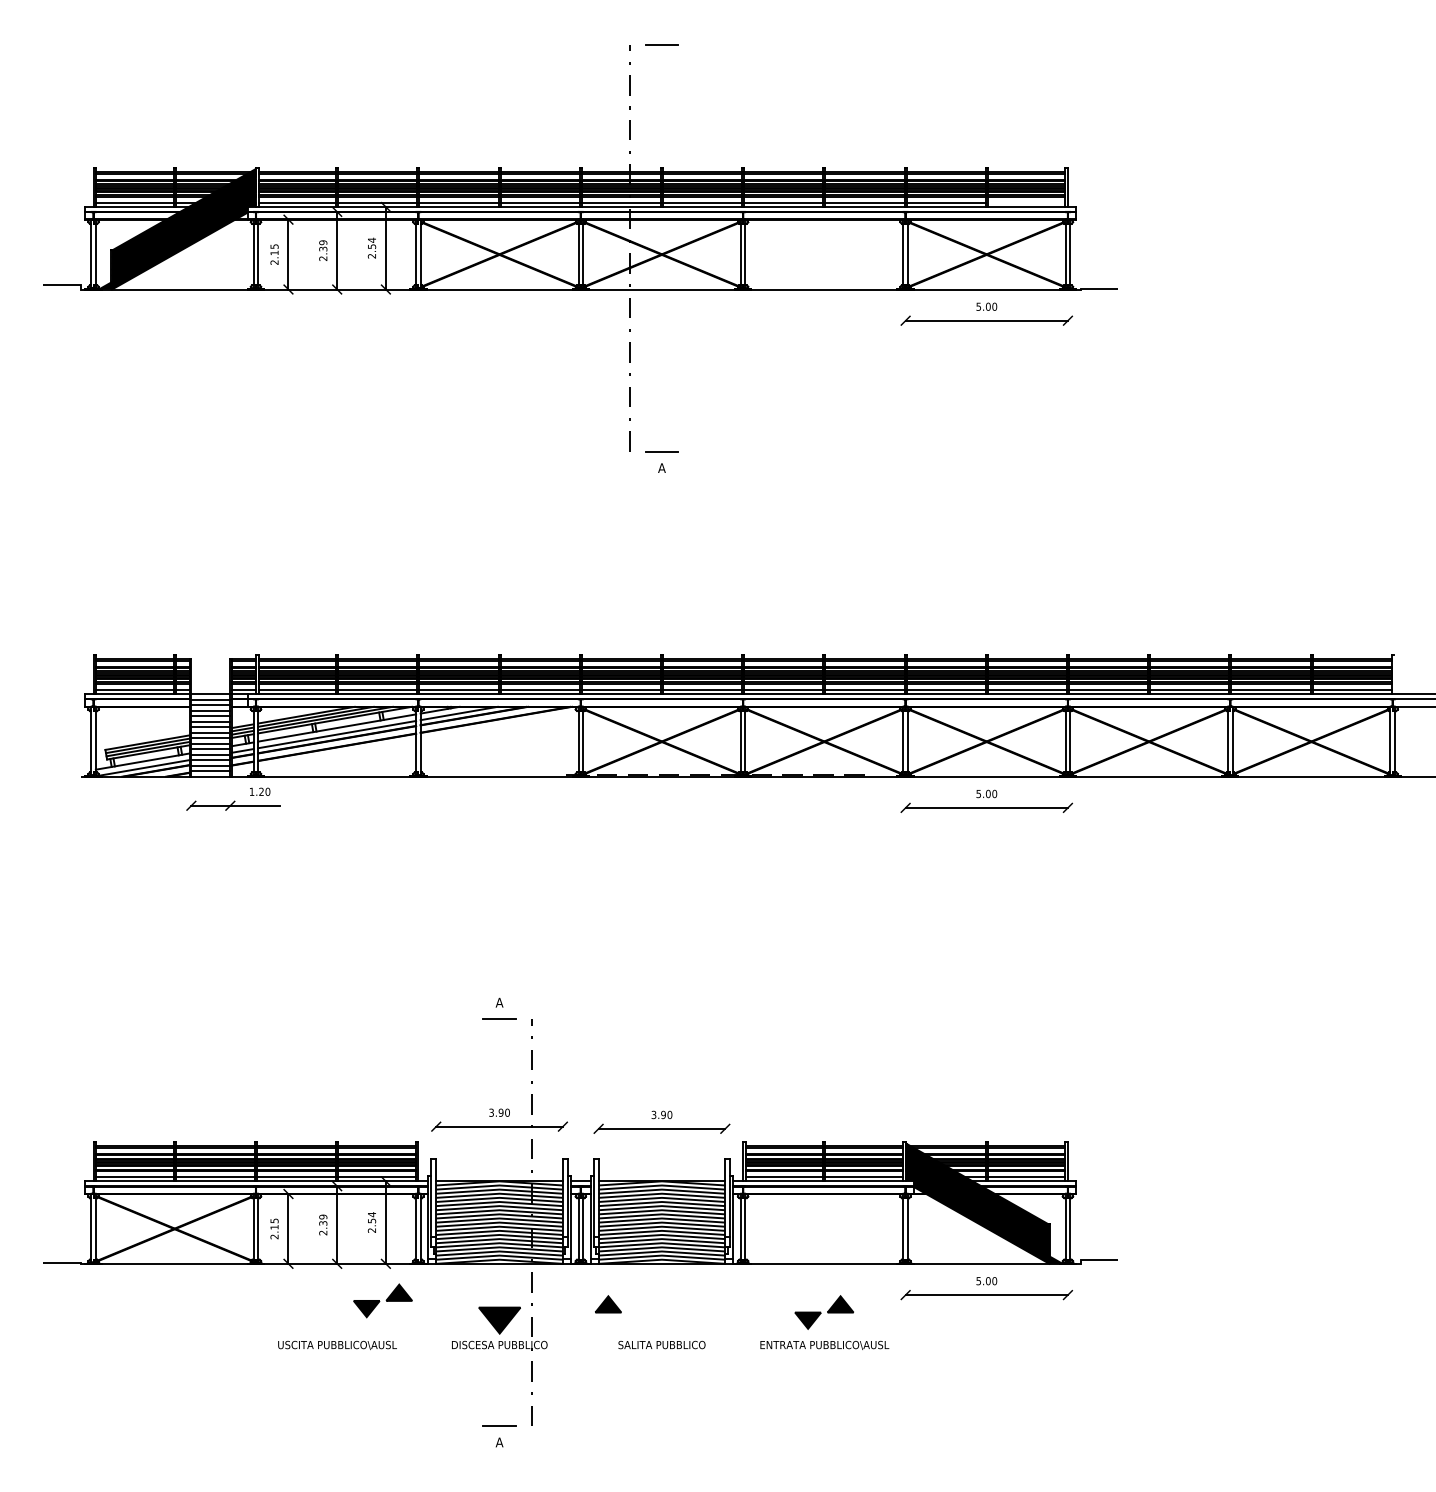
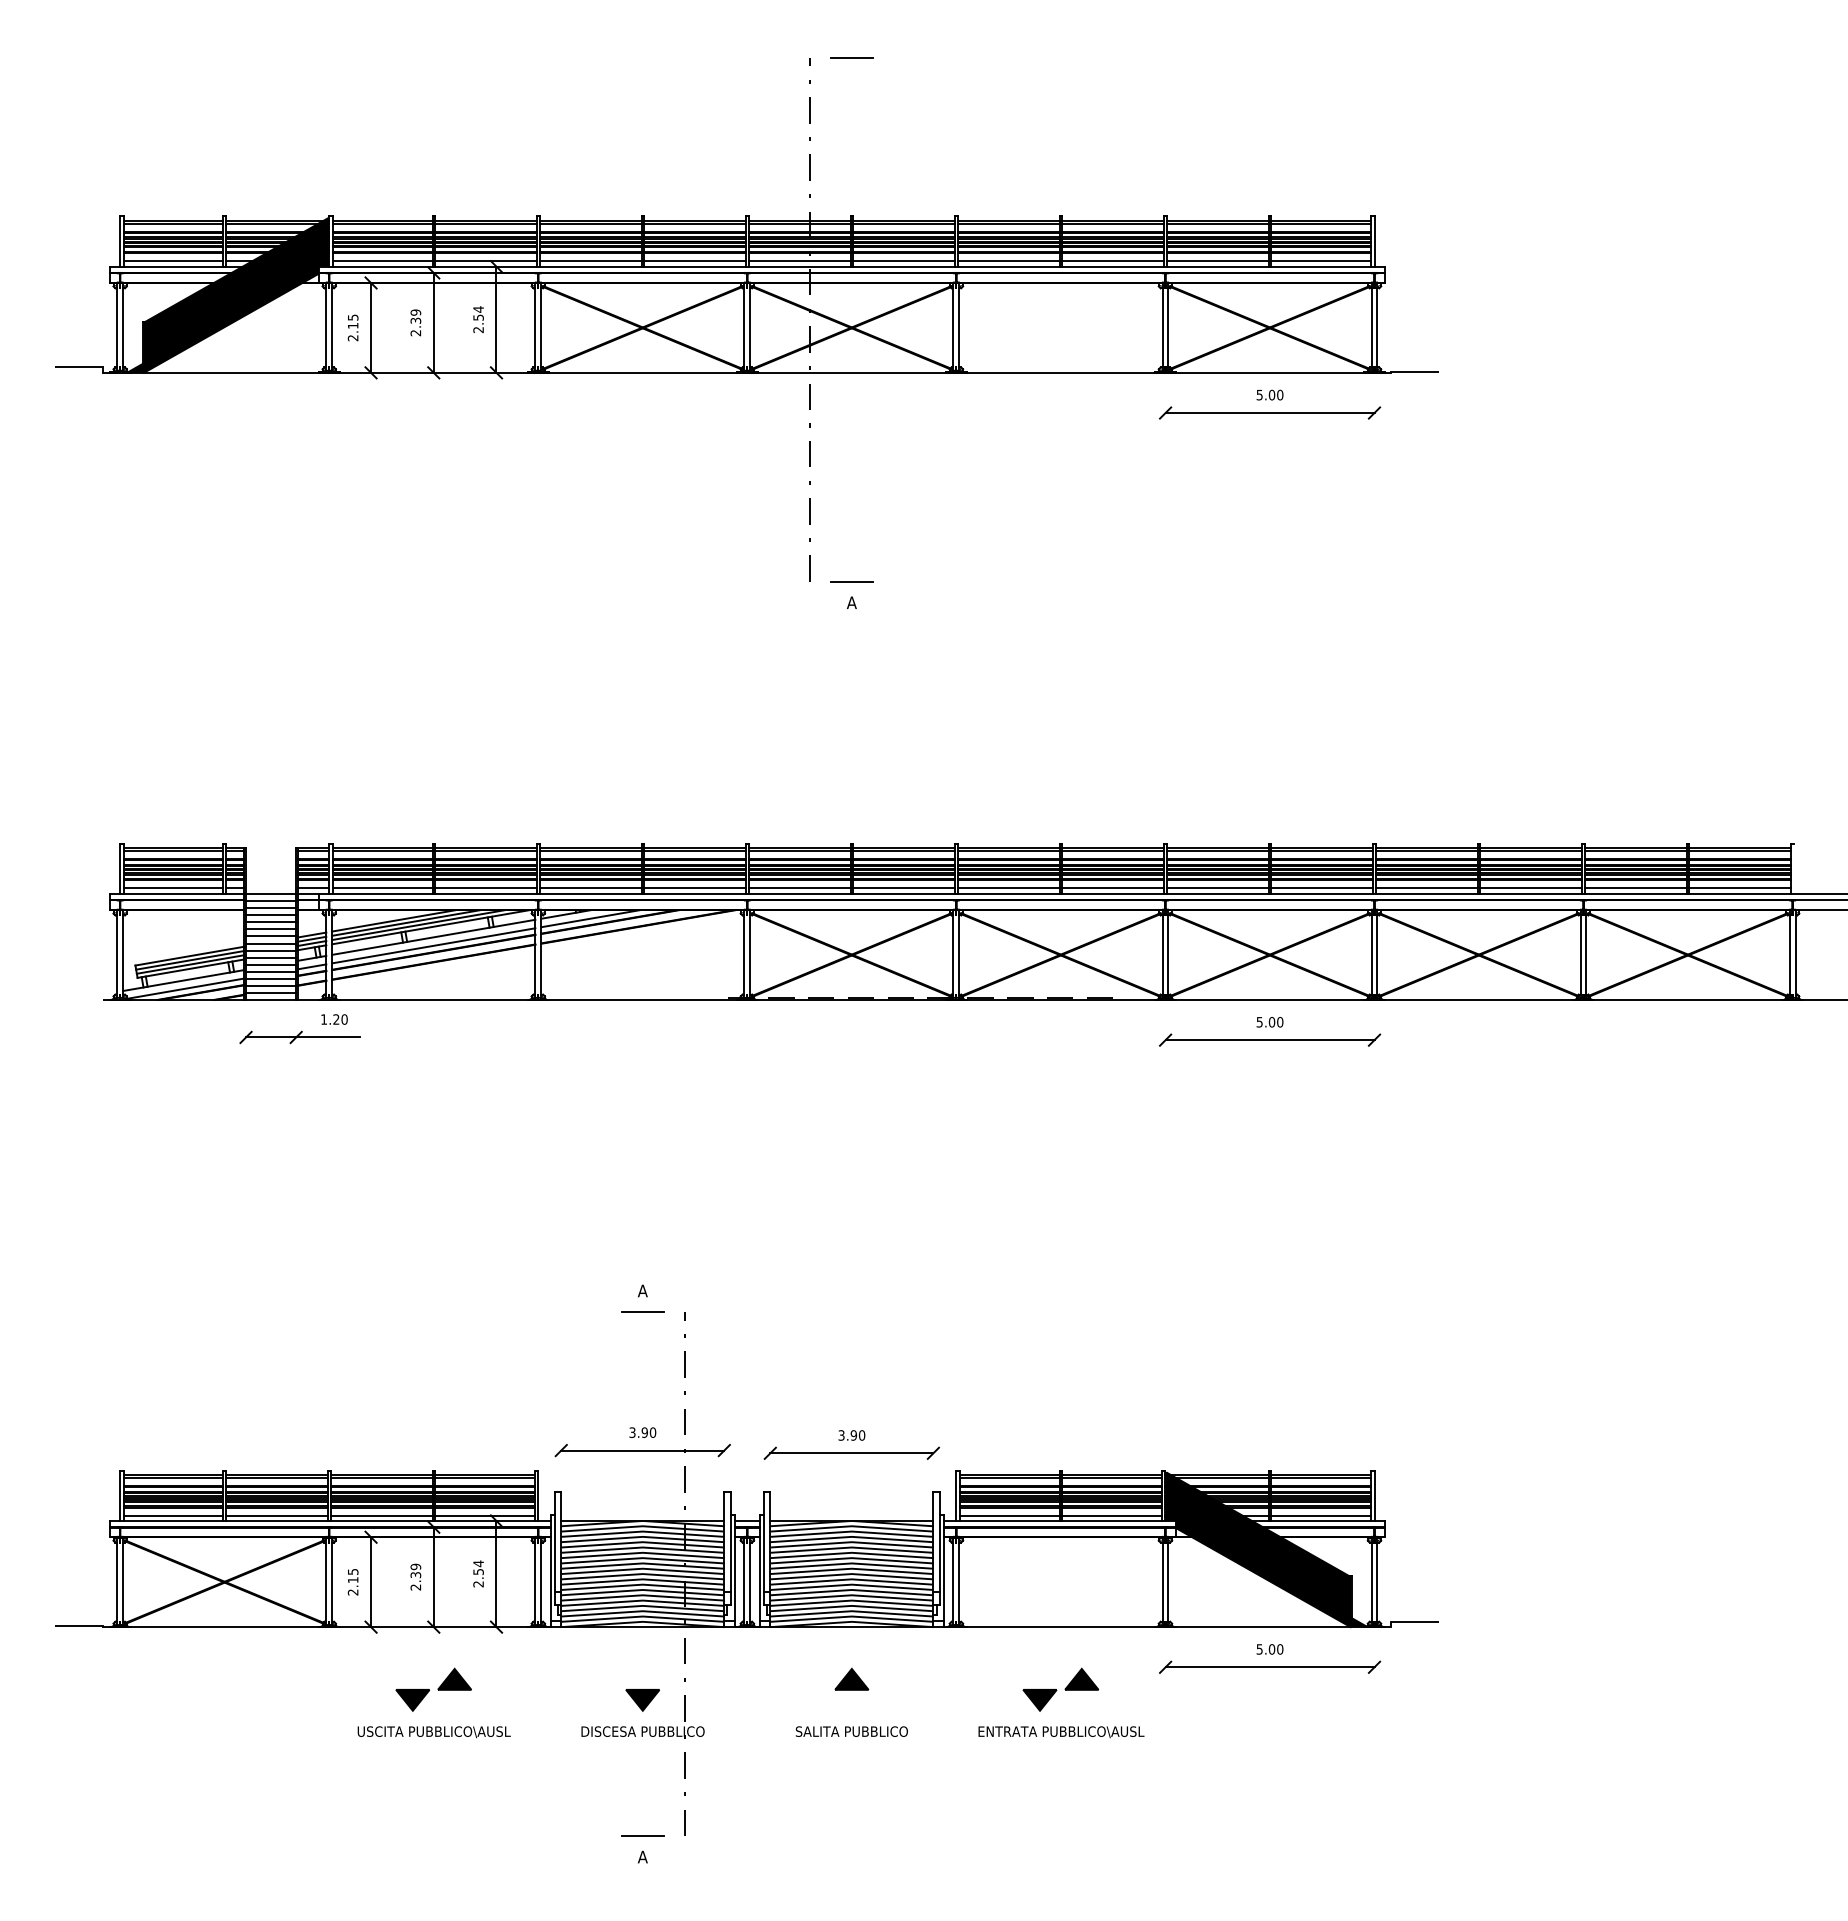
line: (1026, 203) -> (1321, 261), added
part: (382, 1300) -> (433, 1689), moved
part: (608, 1303) -> (851, 1678), moved
part: (499, 1320) -> (642, 1700), size x0.62

